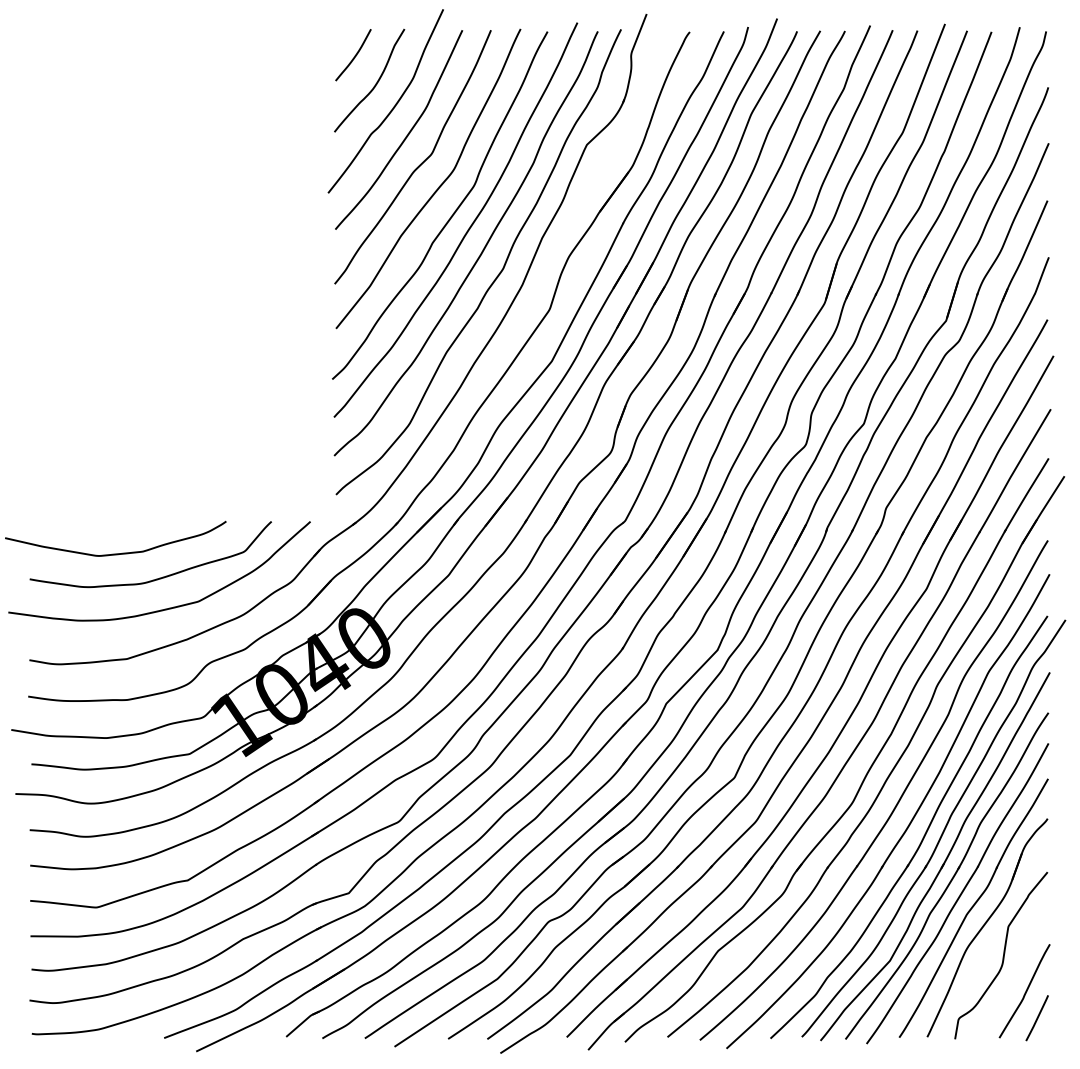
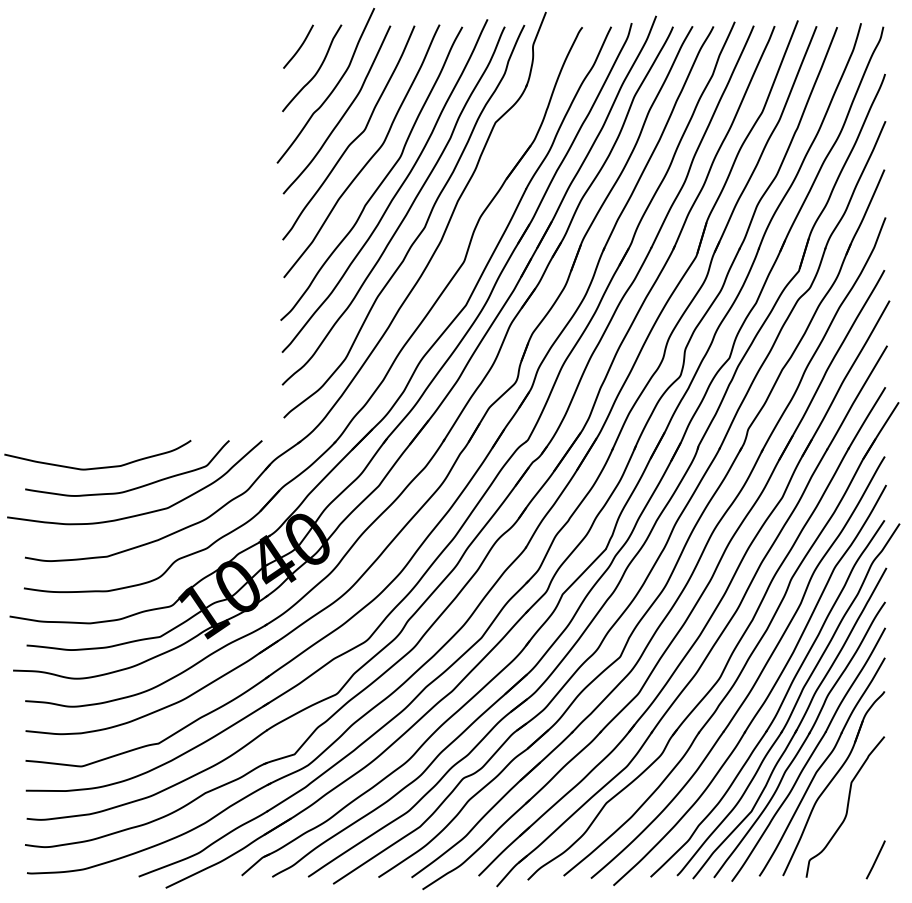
curve: (1025, 991) -> (865, 837), removed

